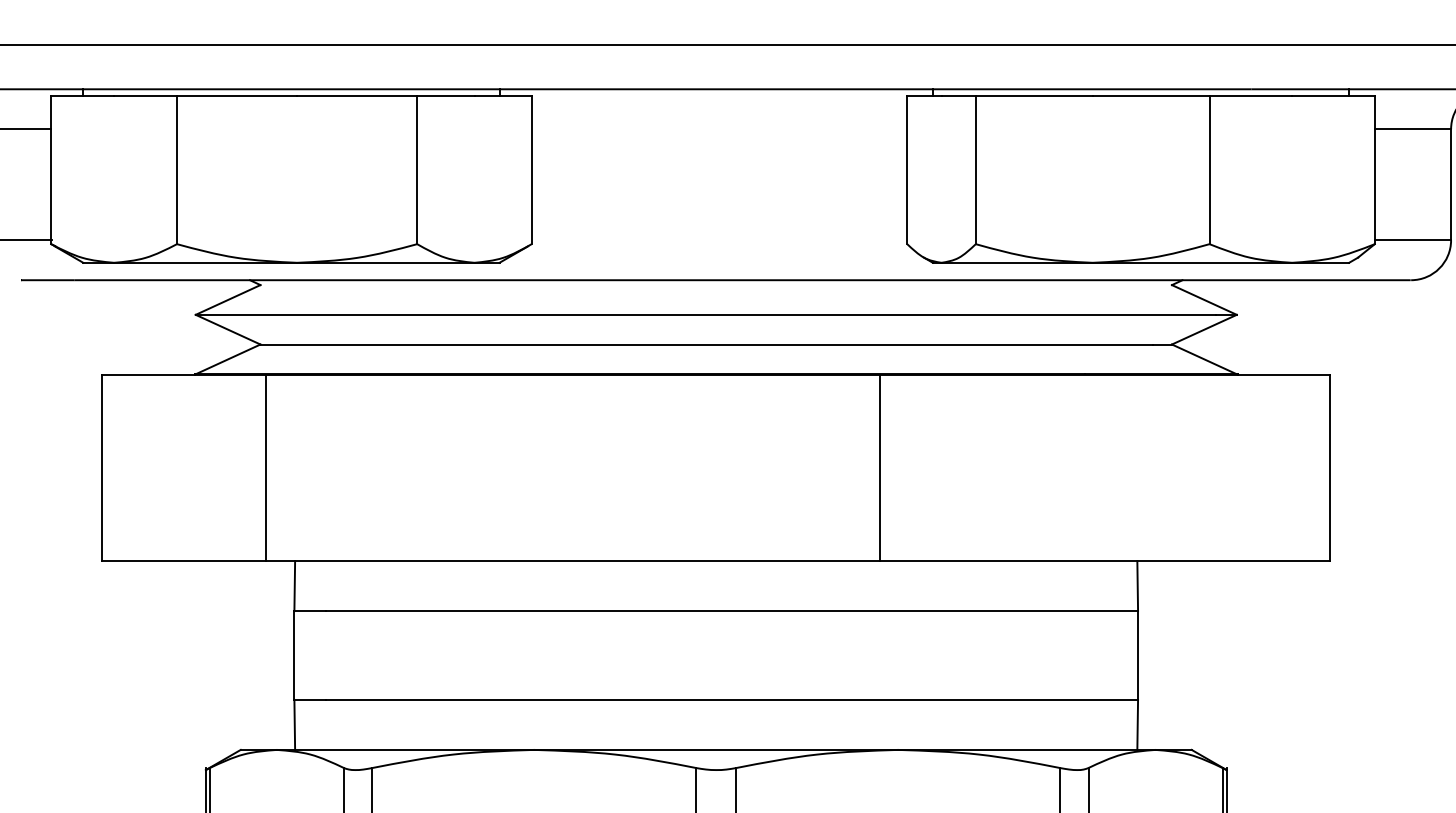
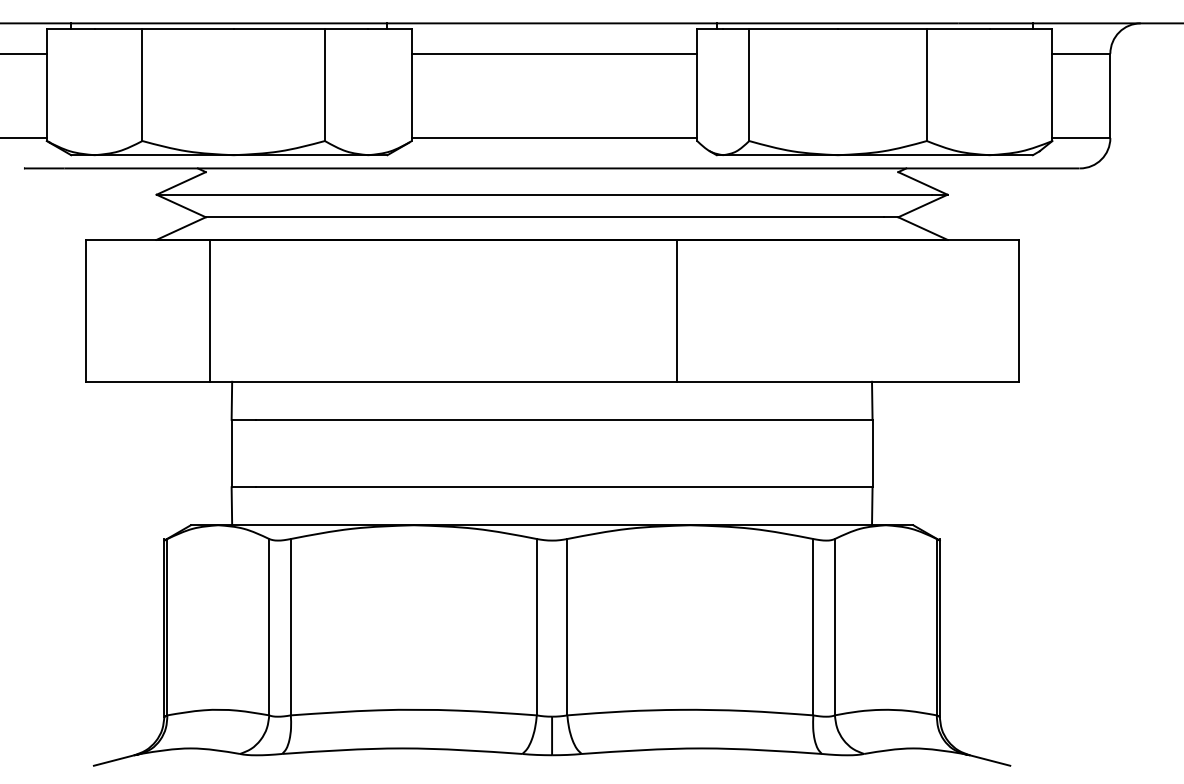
line: (719, 128) -> (554, 53), added
line: (719, 240) -> (554, 138), added

